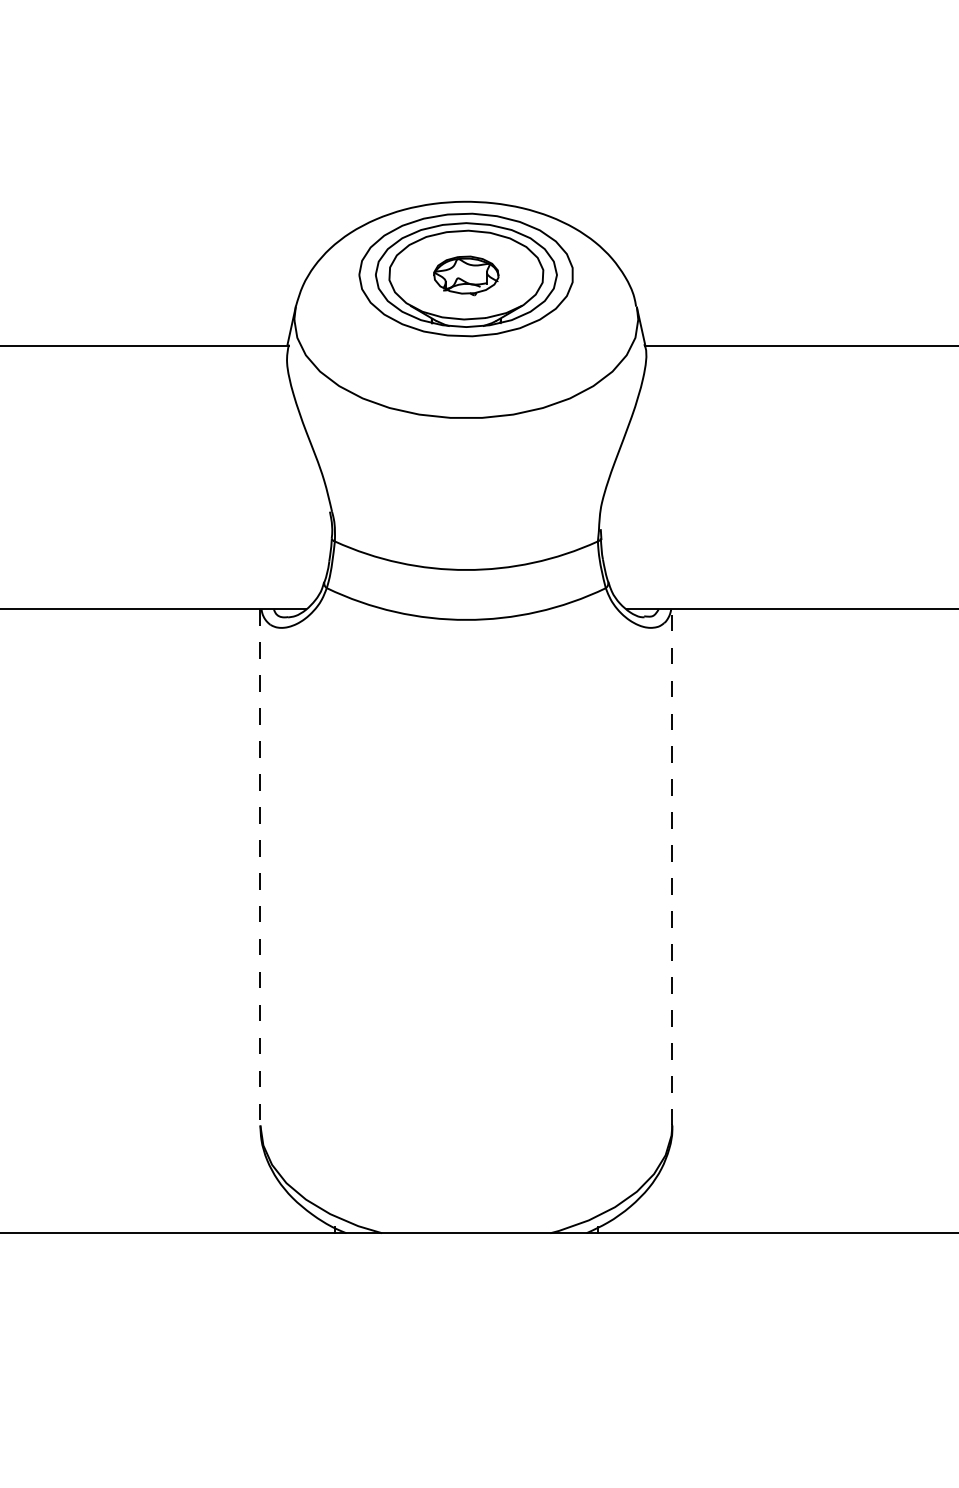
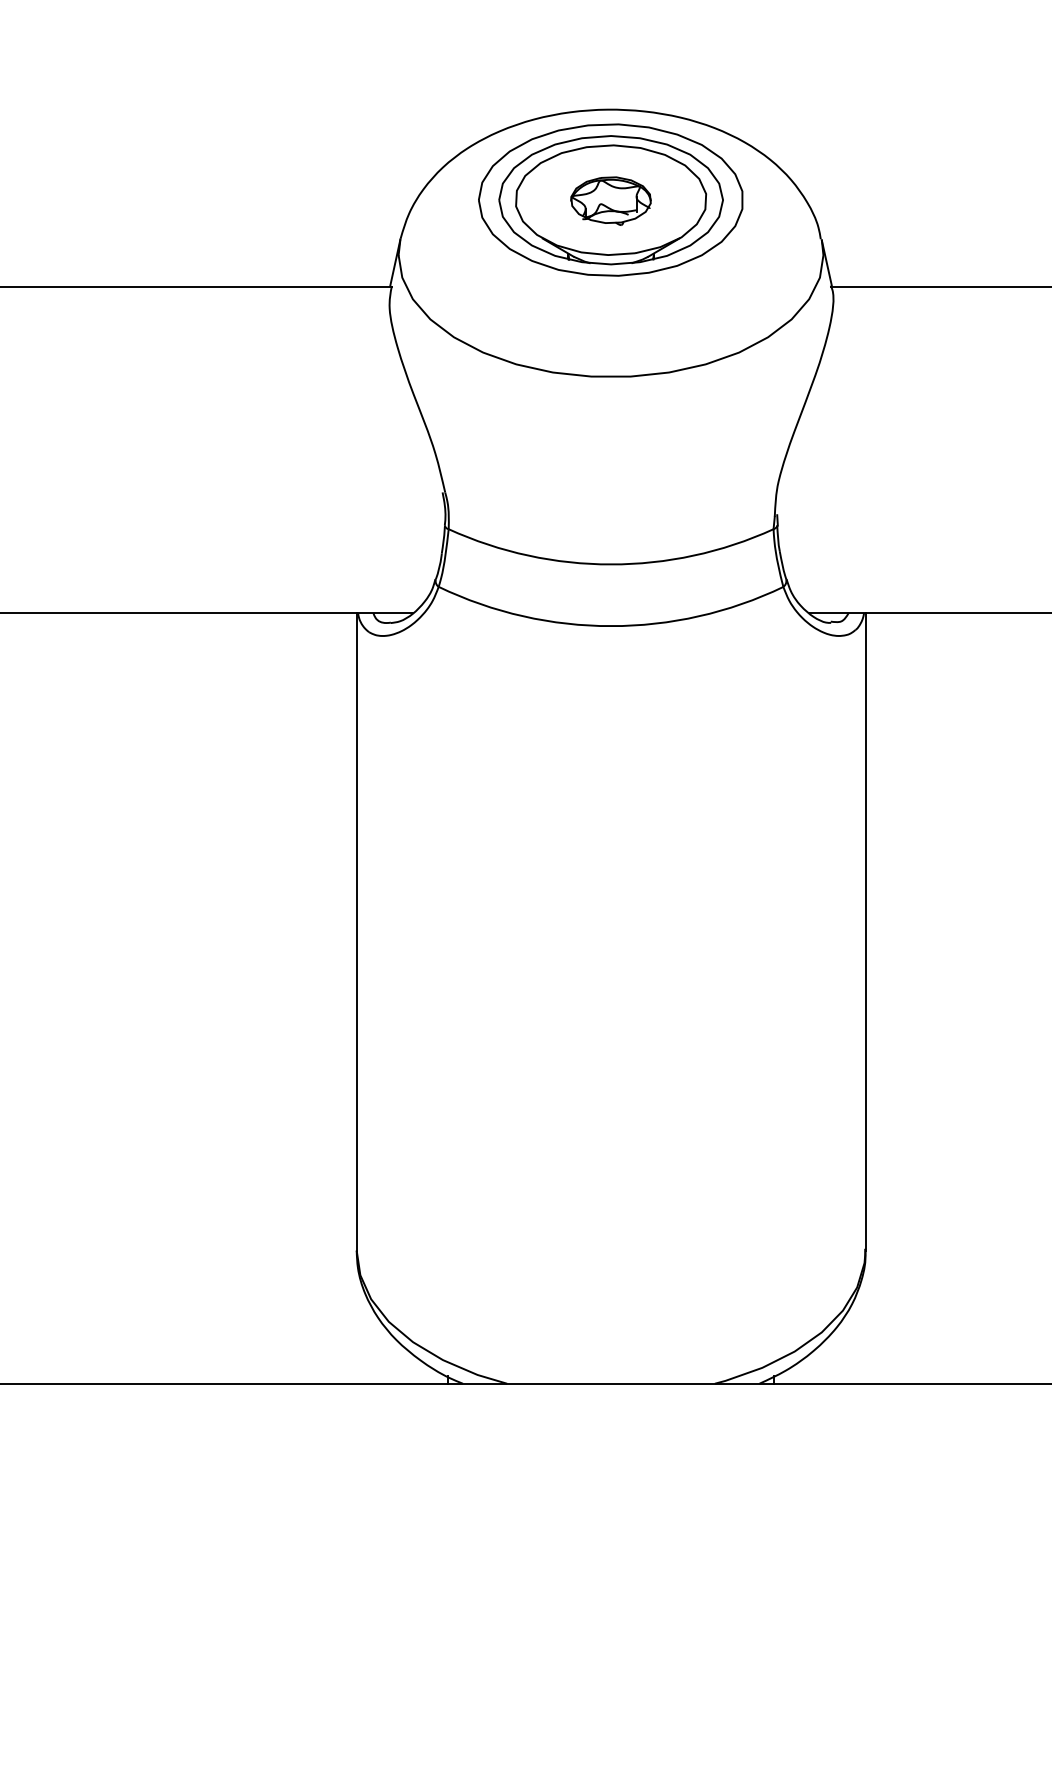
line: (672, 866) -> (865, 930), dashed -> solid
line: (260, 867) -> (356, 931), dashed -> solid

